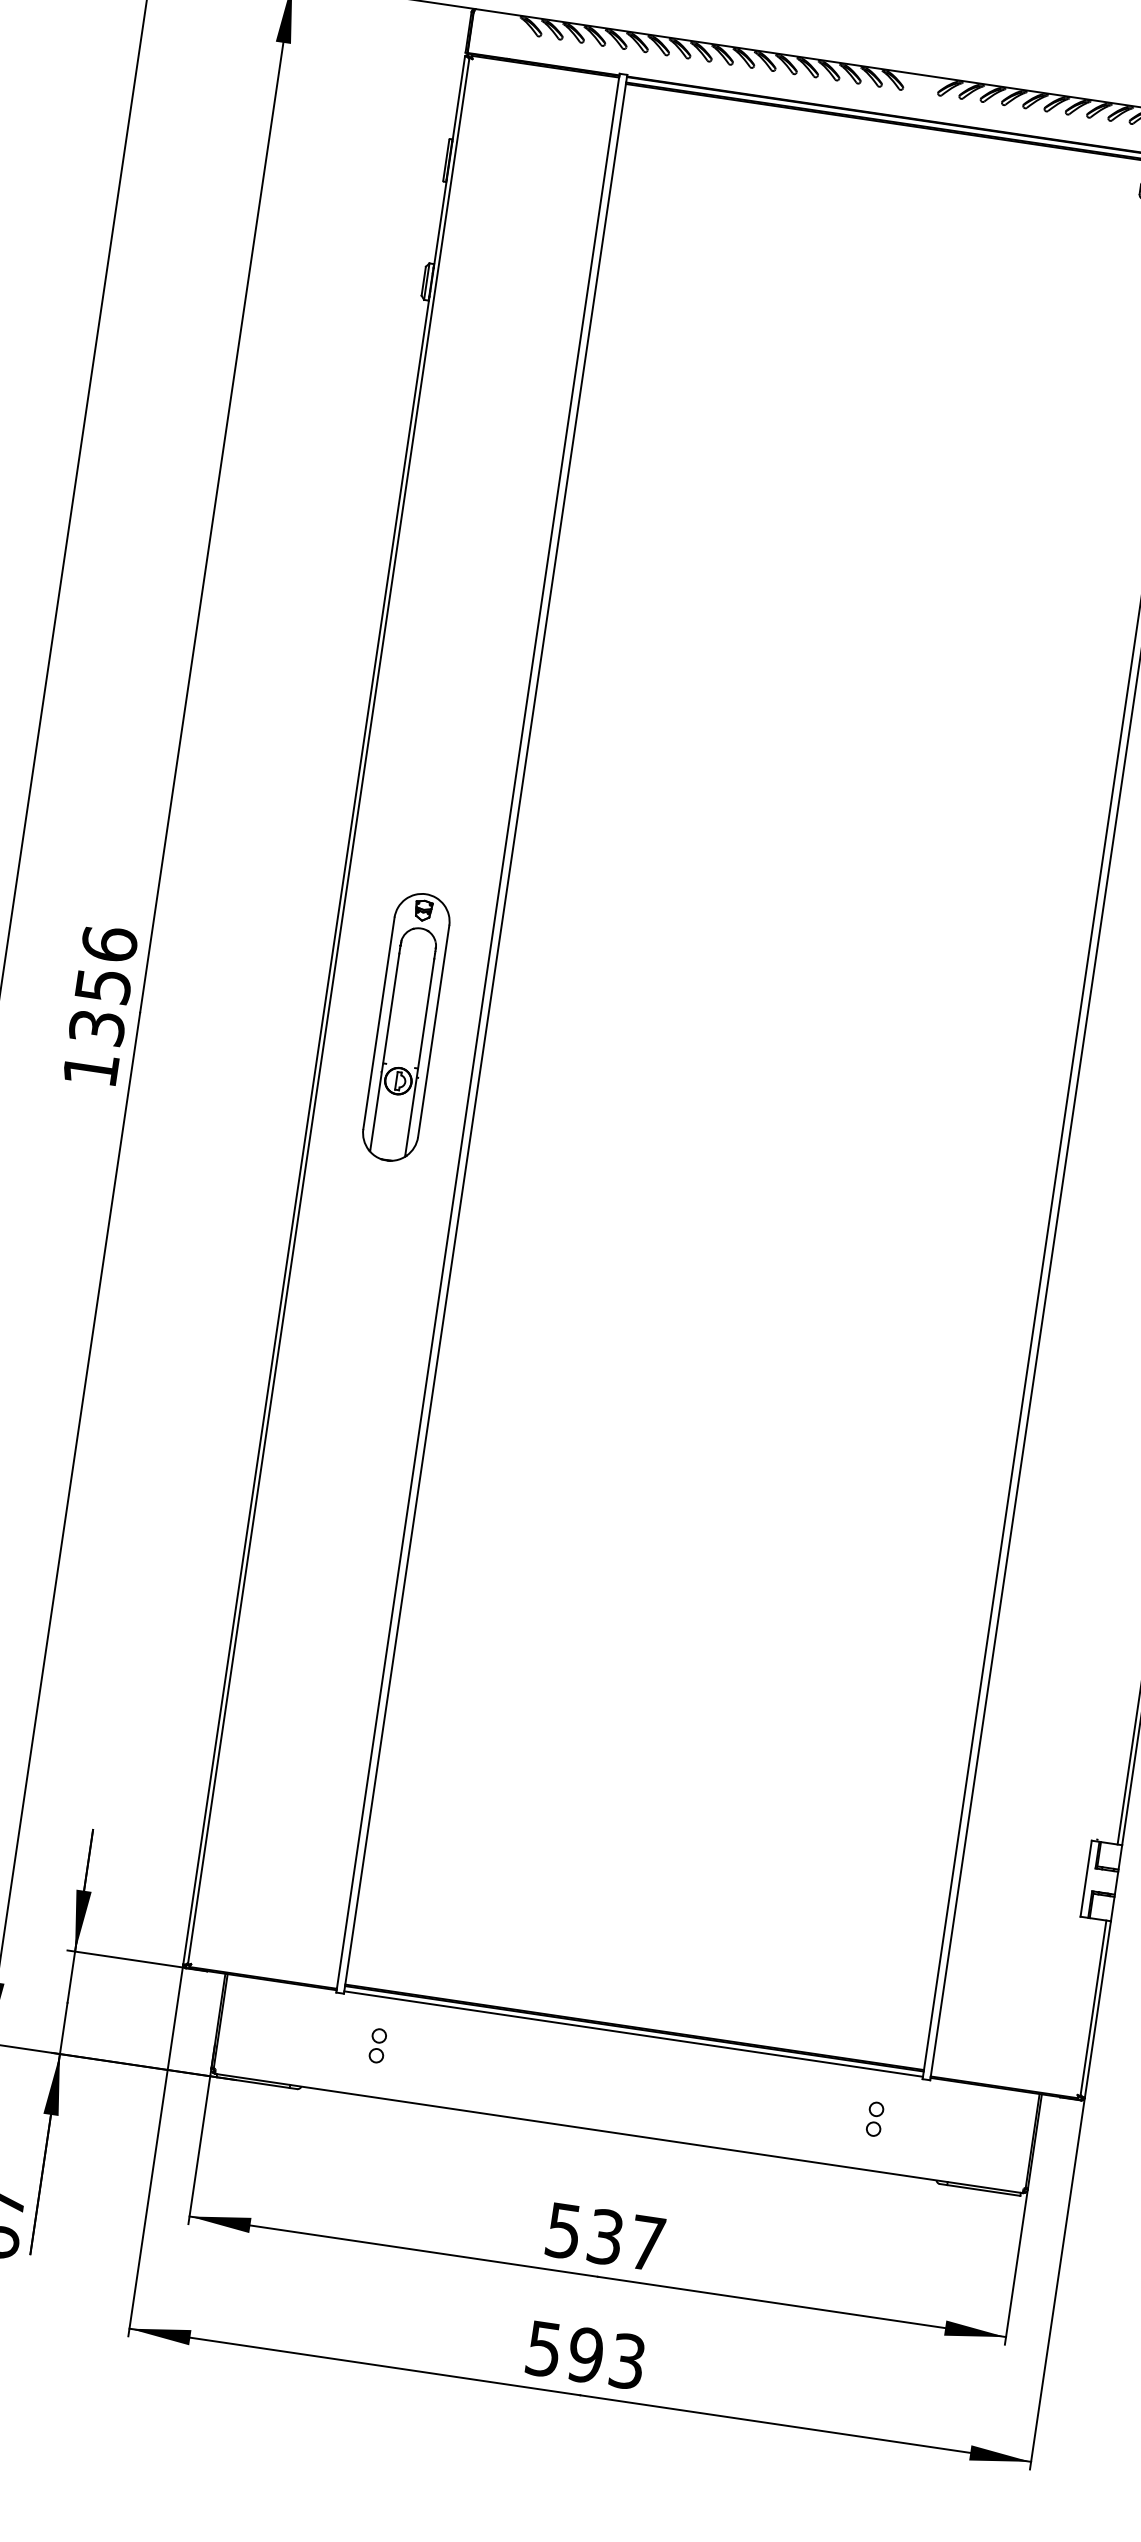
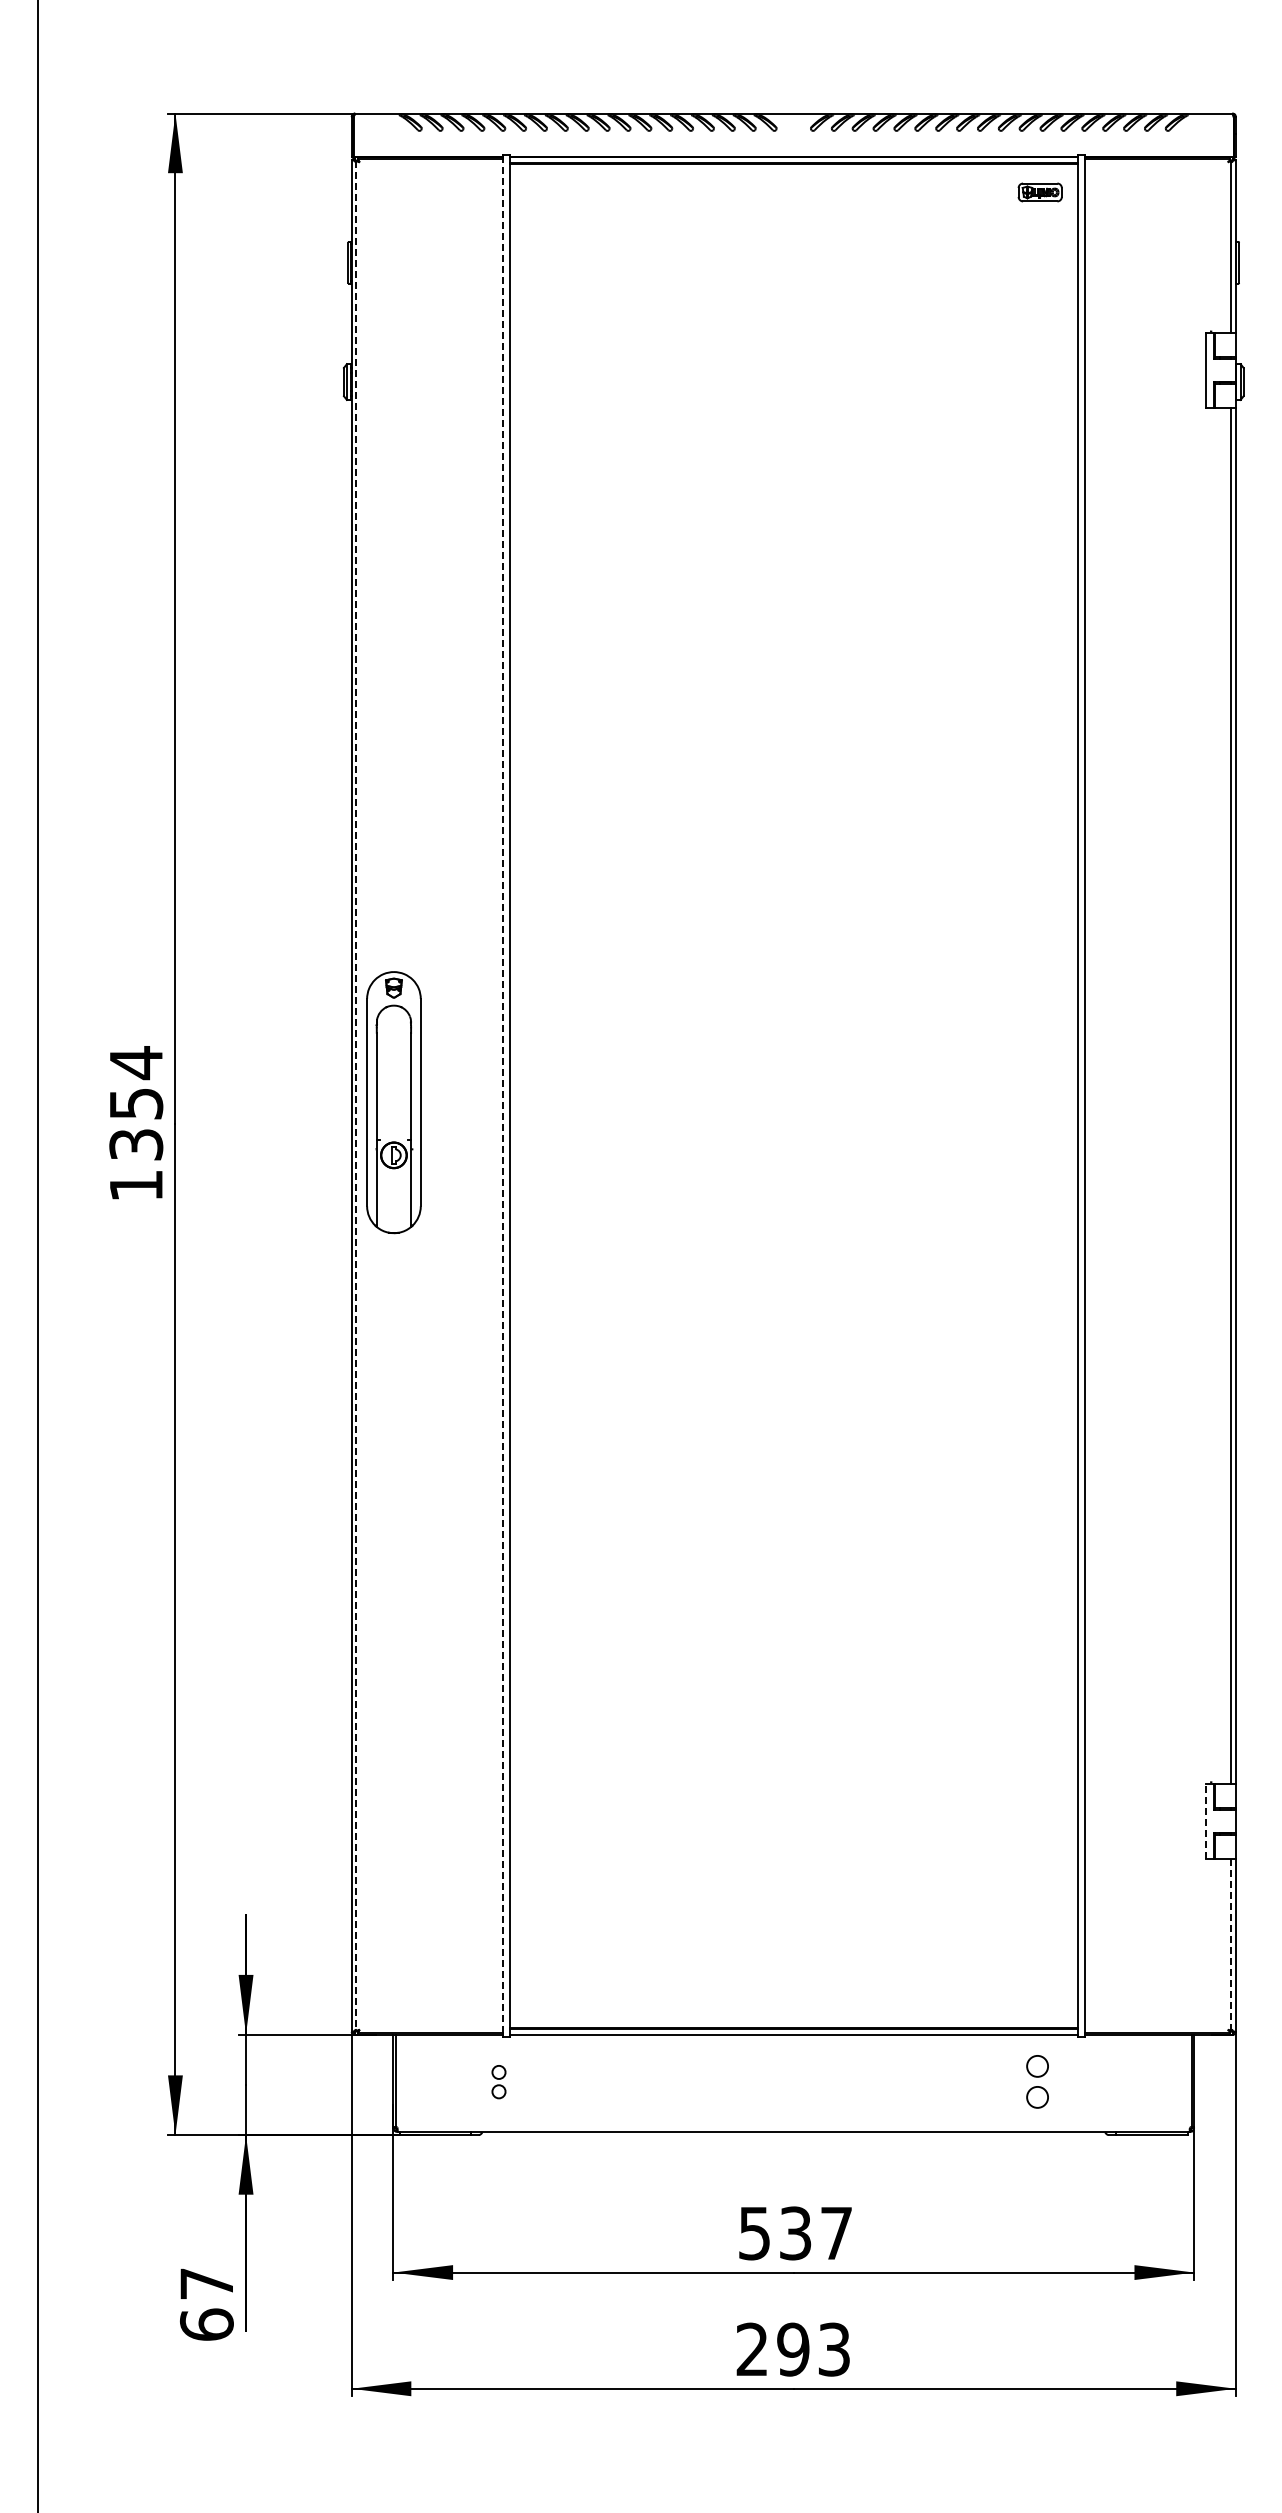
text: (109, 944) -> (136, 1063), 1356 -> 1354
line: (328, 1011) -> (356, 1096), solid -> dashed
part: (405, 1027) -> (393, 1102), moved
line: (478, 1032) -> (502, 1095), solid -> dashed
line: (1086, 1877) -> (1206, 1820), solid -> dashed
line: (1093, 2008) -> (1231, 1944), solid -> dashed
part: (377, 2046) -> (498, 2082), moved
part: (874, 2119) -> (1037, 2082), size x1.6
text: (543, 2348) -> (751, 2349), 593 -> 293

